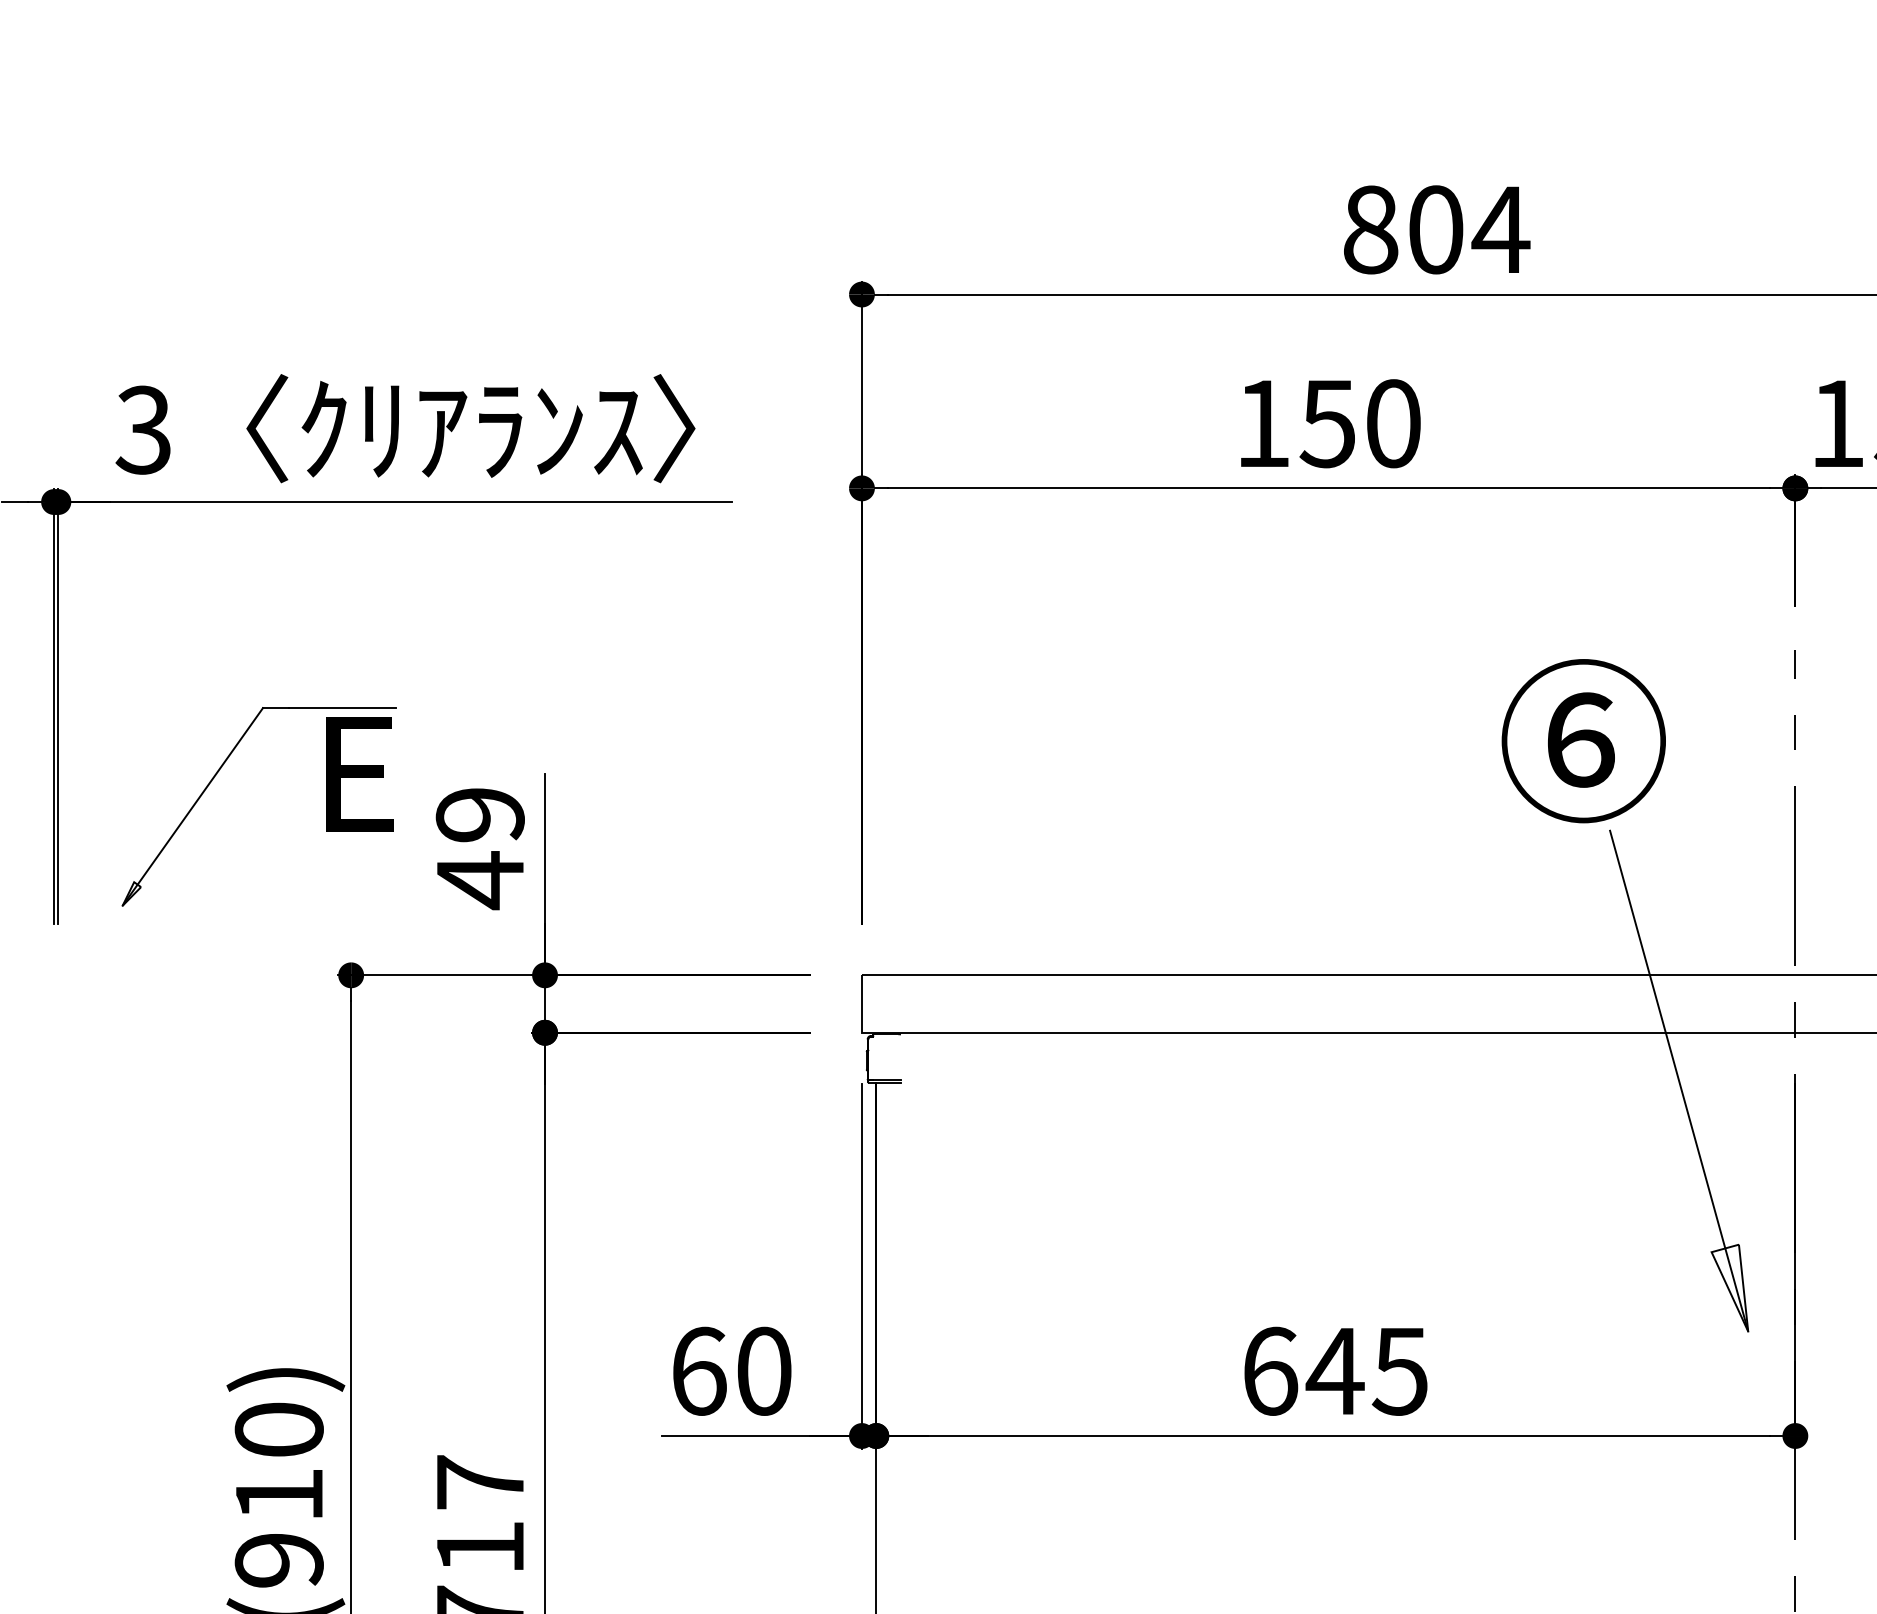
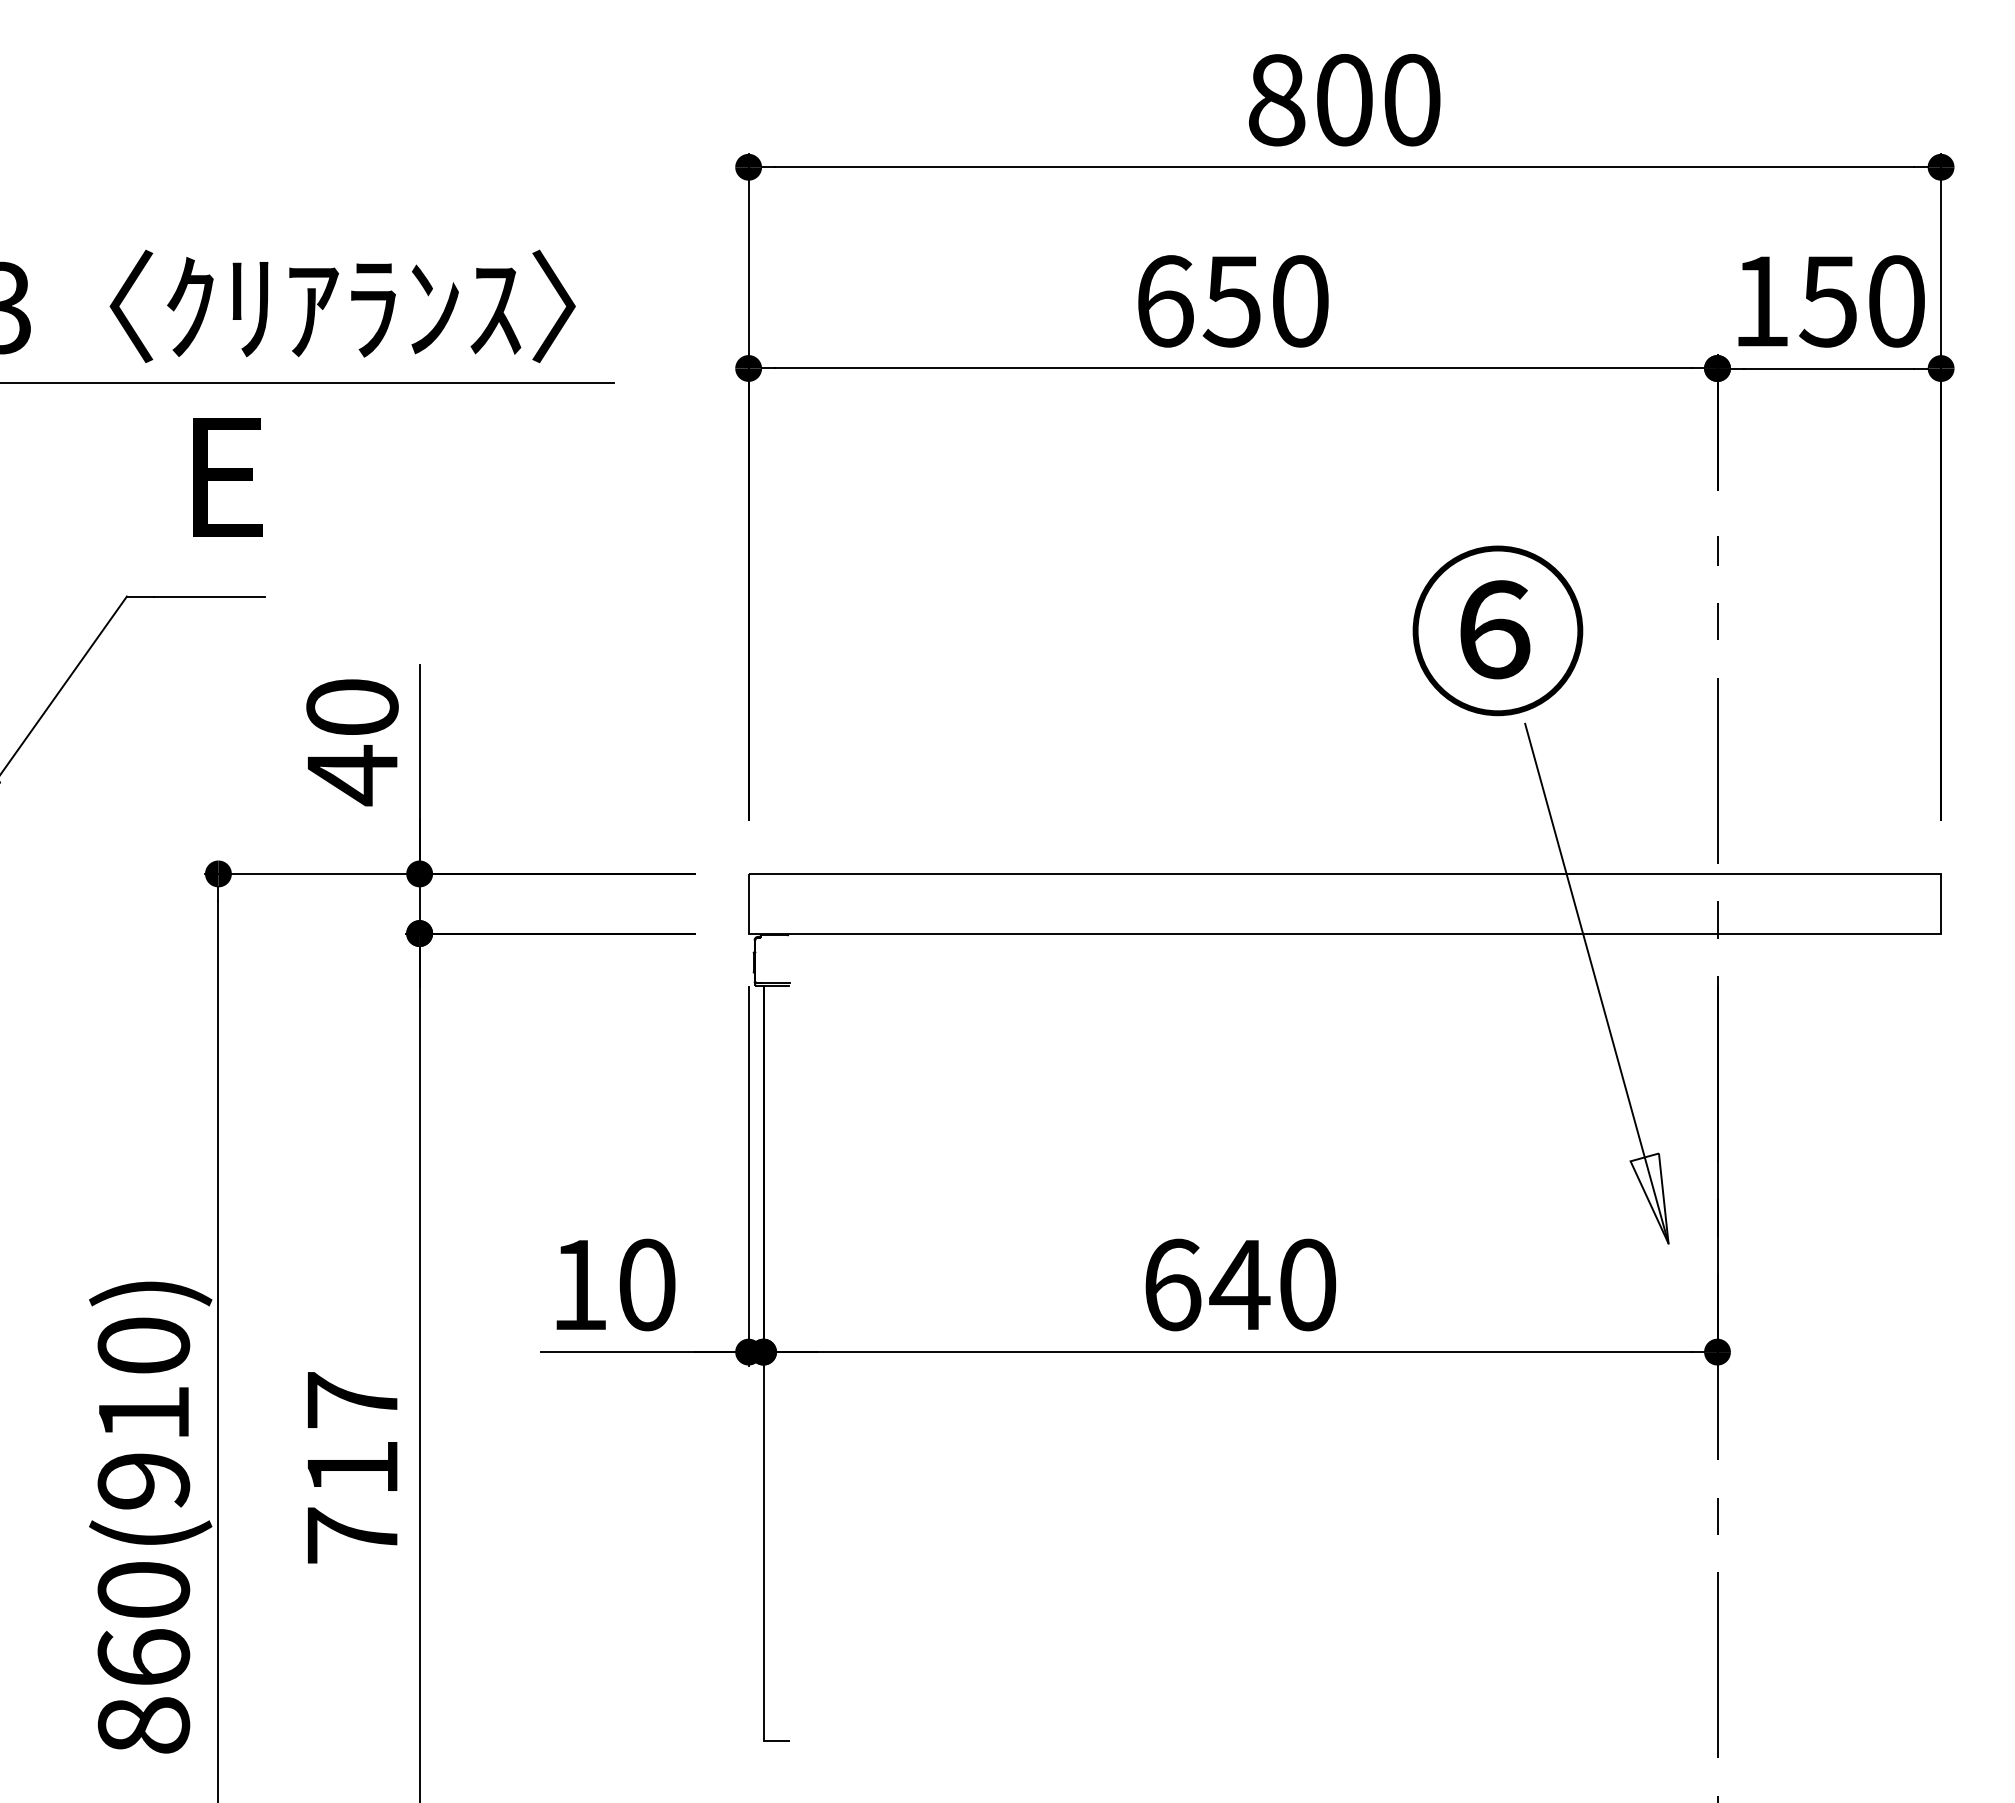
text: (1500, 229) -> (1411, 99), 804 -> 800
text: (1263, 423) -> (1165, 301), 150 -> 650
text: (359, 774) -> (227, 477), moved
text: (480, 814) -> (352, 707), 49 -> 40
text: (699, 1370) -> (580, 1284), 60 -> 10
text: (1399, 1370) -> (1306, 1284), 645 -> 640

